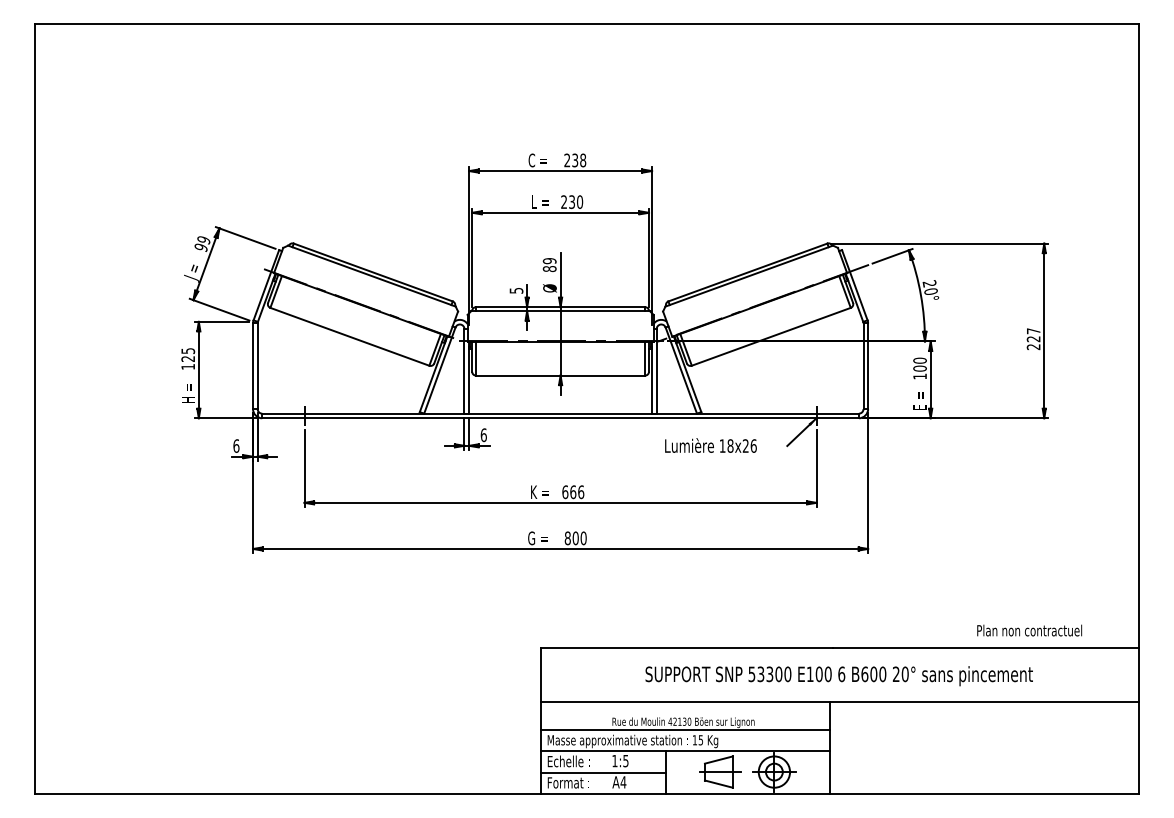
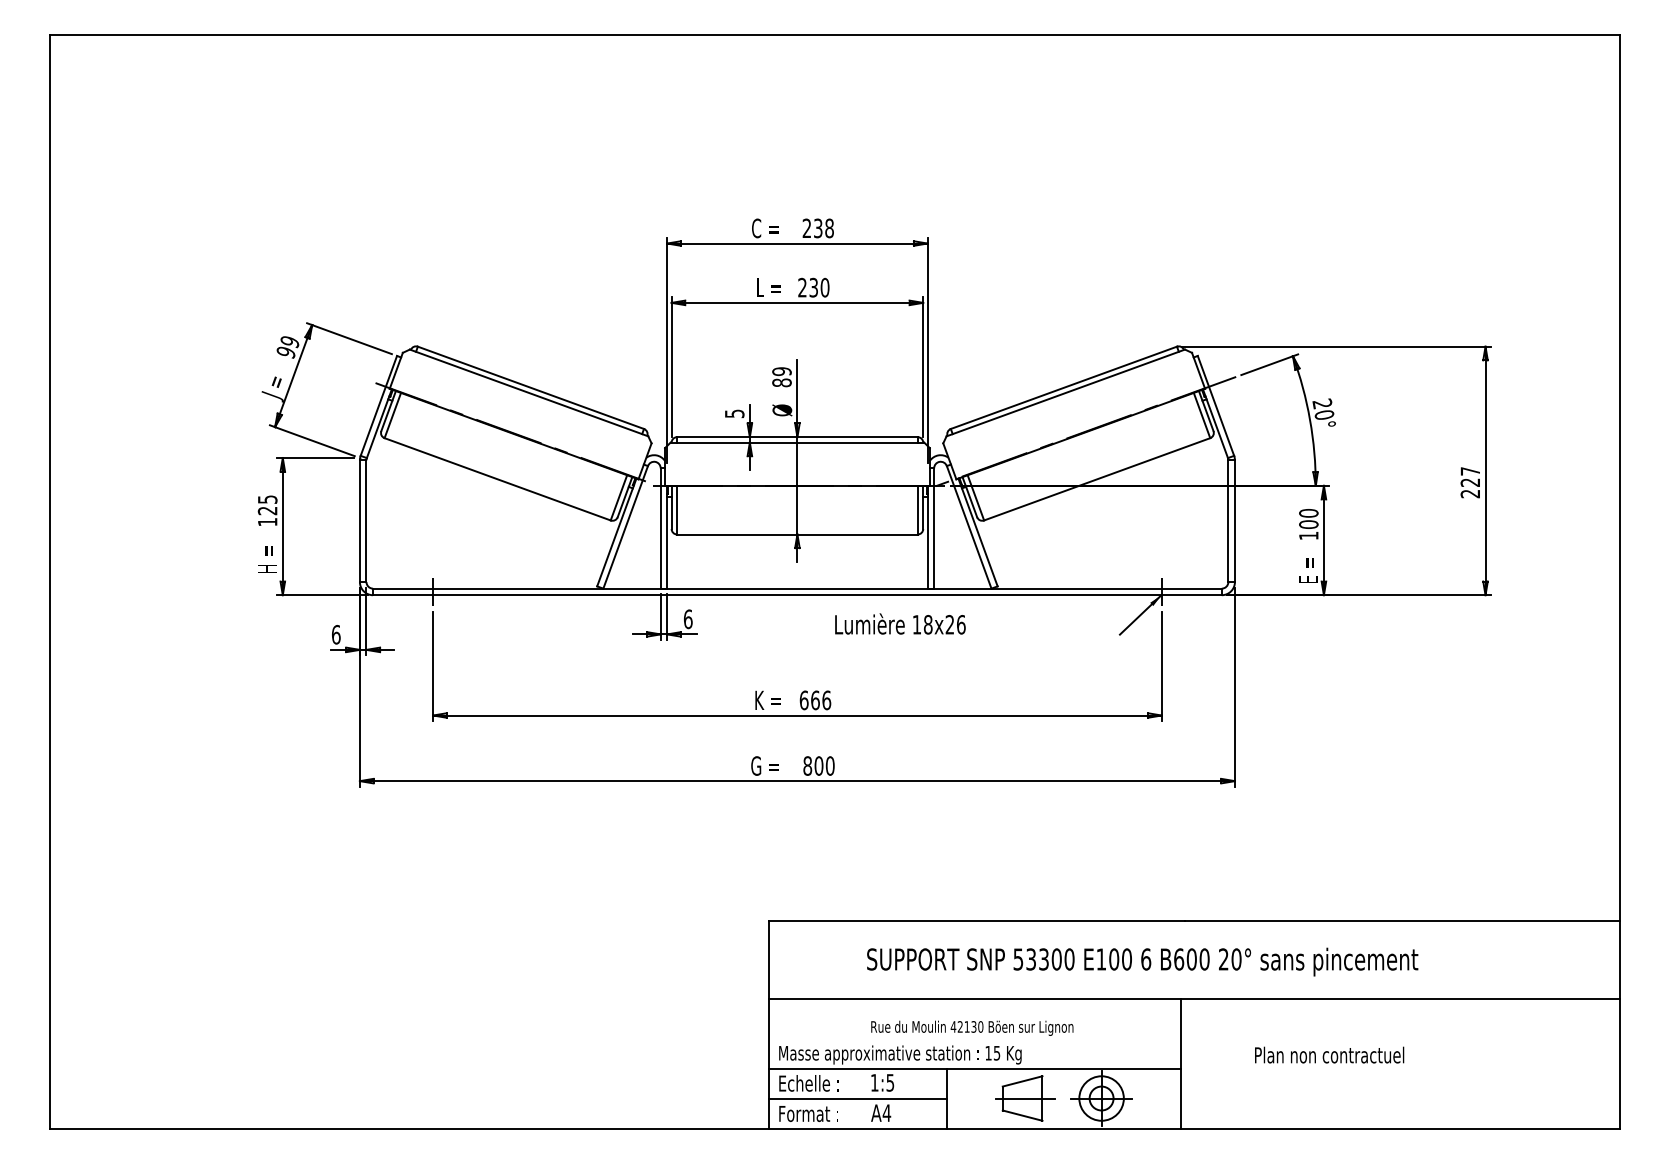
text: (710, 445) -> (899, 623), moved
text: (1029, 630) -> (1329, 1055), moved
text: (838, 676) -> (1141, 962), moved
line: (684, 730) -> (973, 1039), removed

